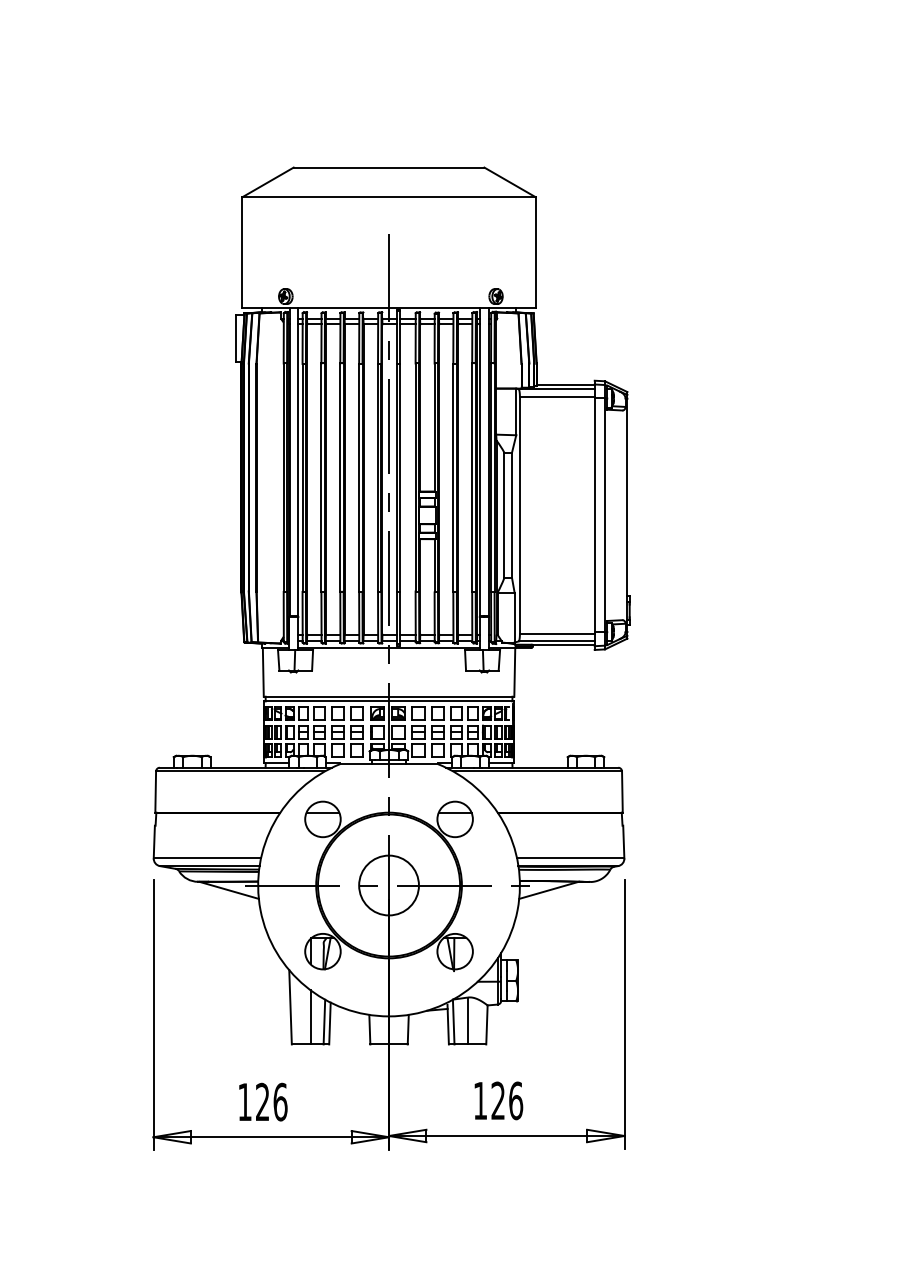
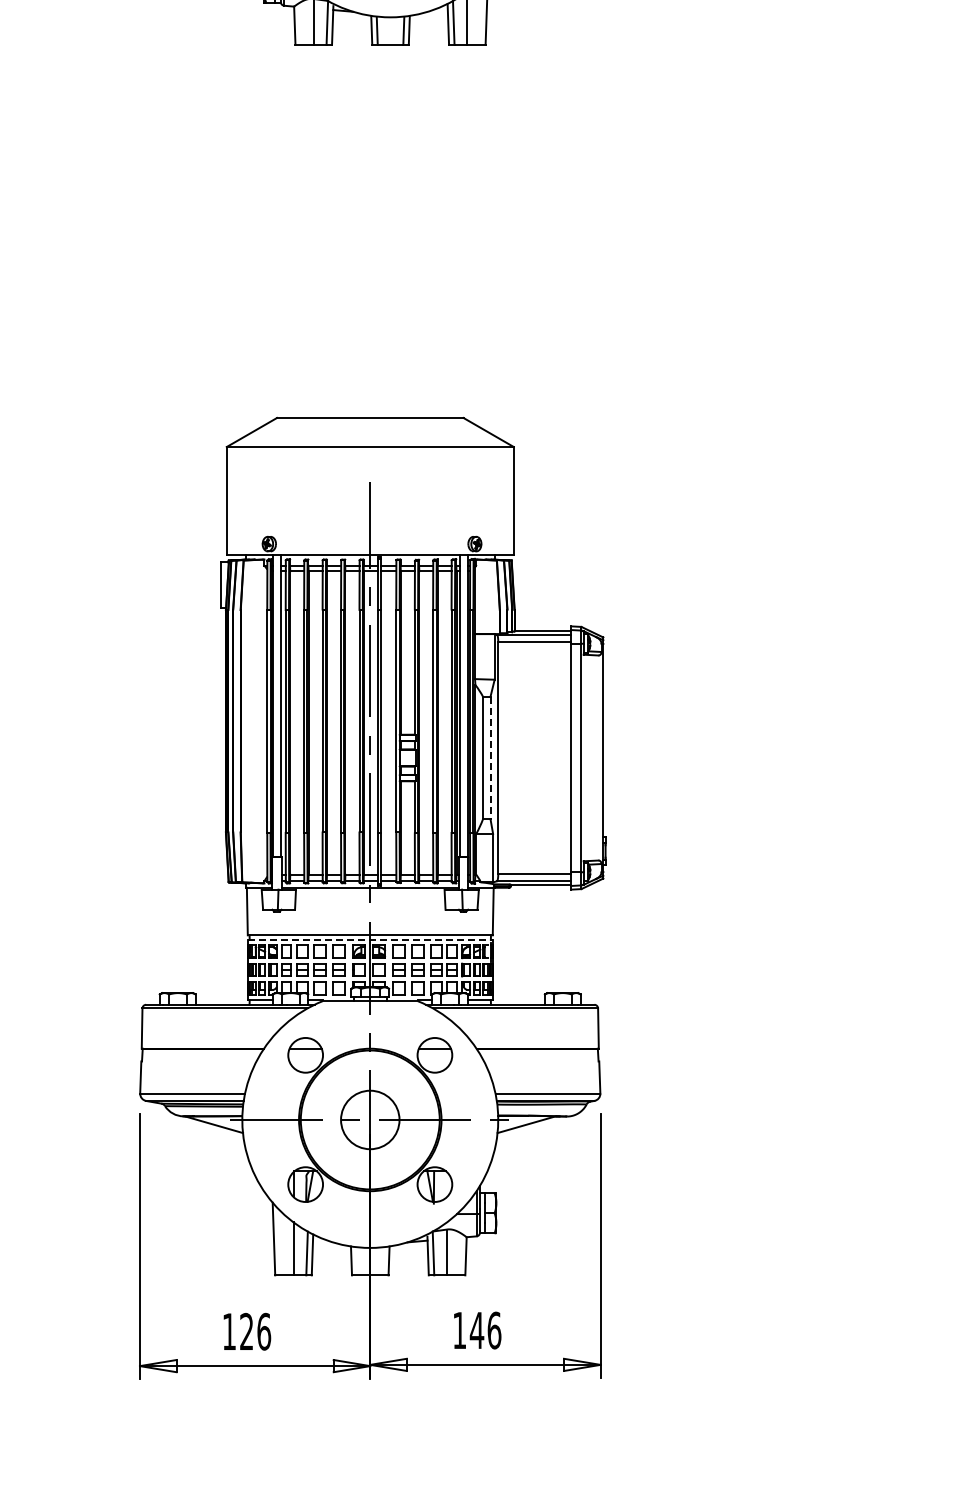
line: (511, 515) -> (490, 758), solid -> dashed
line: (389, 700) -> (370, 939), solid -> dashed
text: (497, 1099) -> (476, 1329), 126 -> 146

